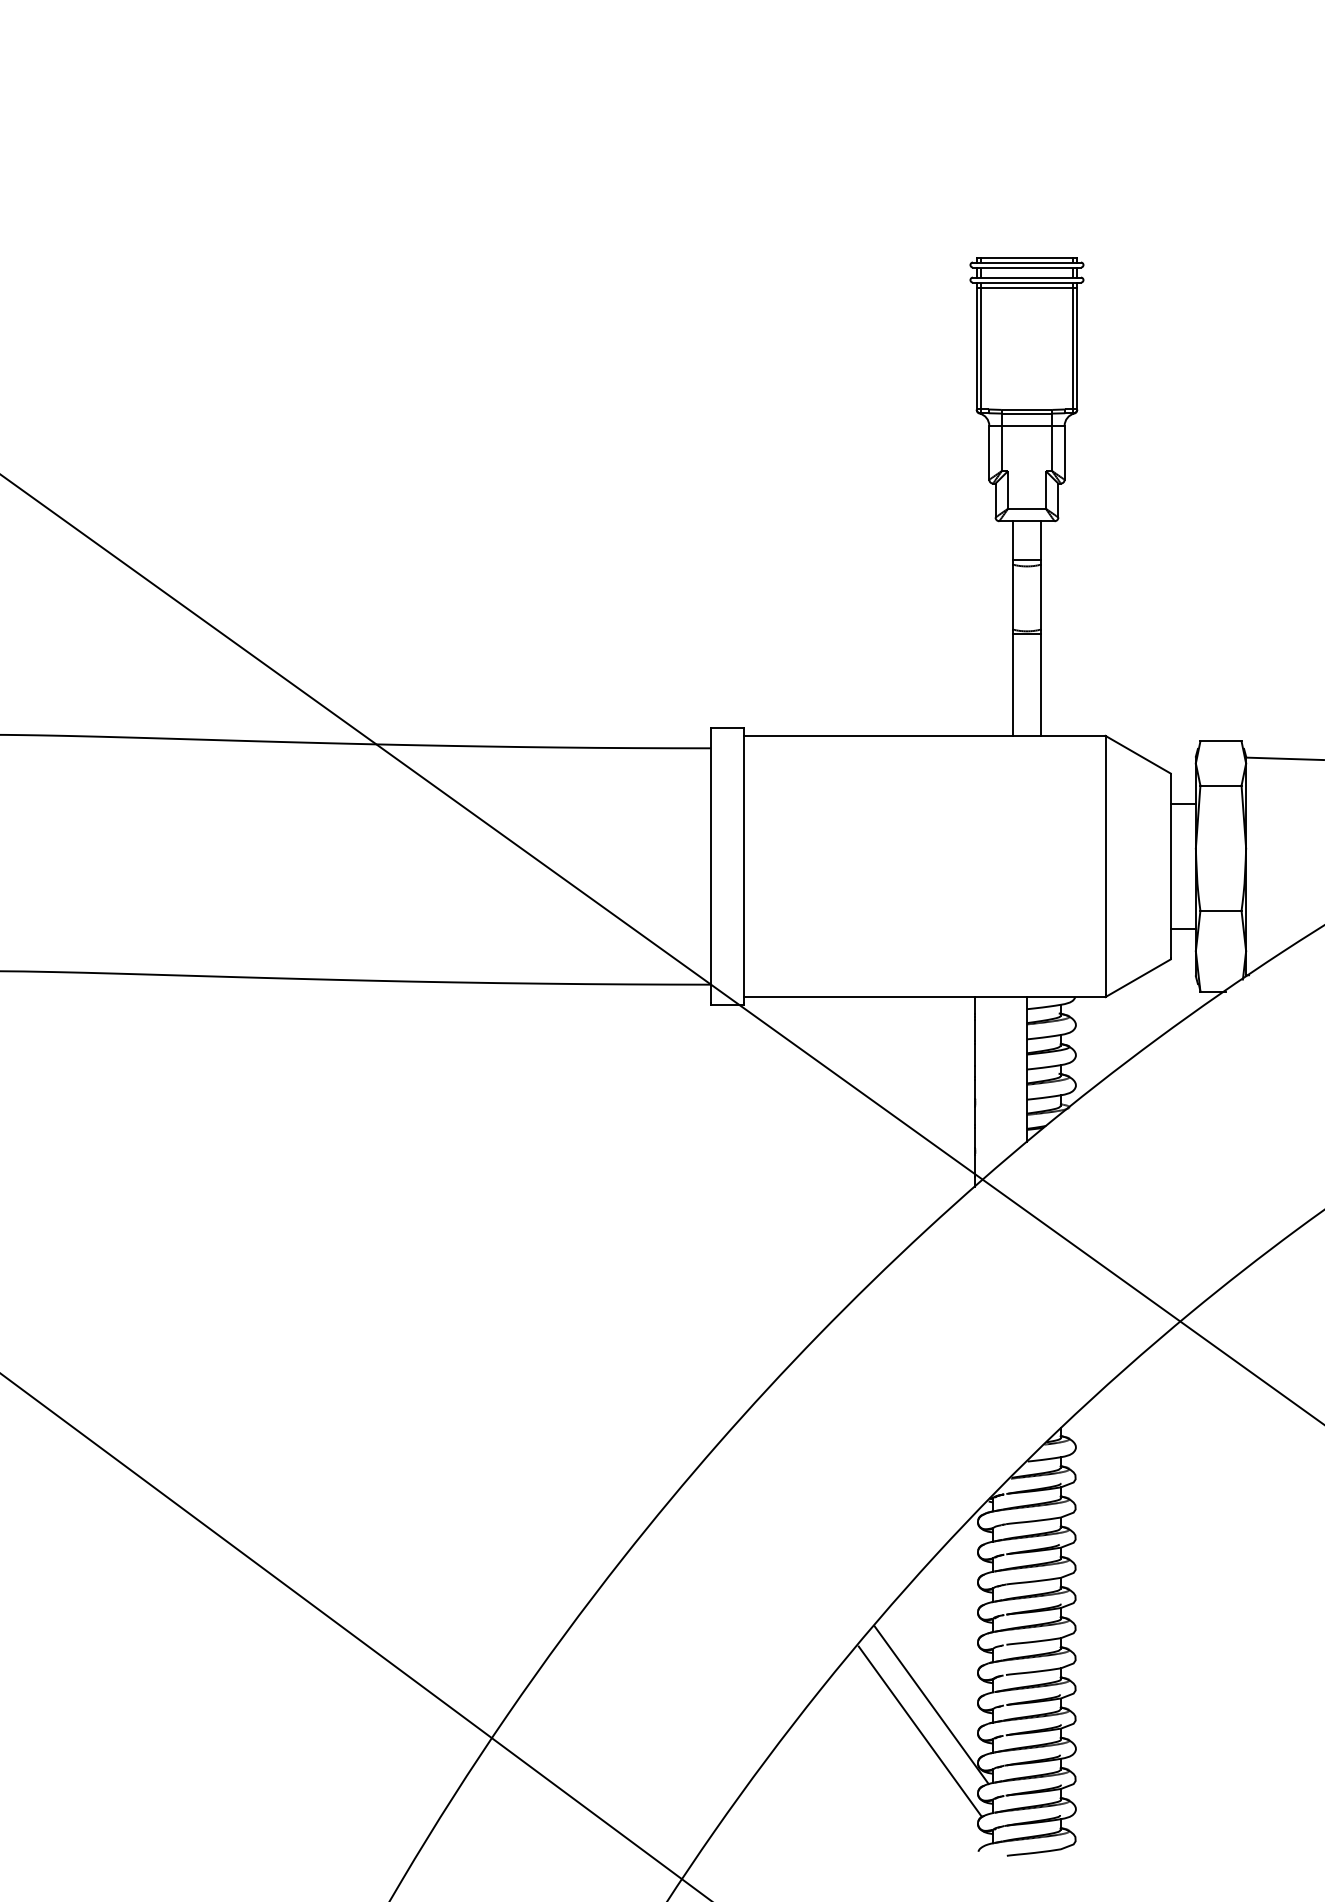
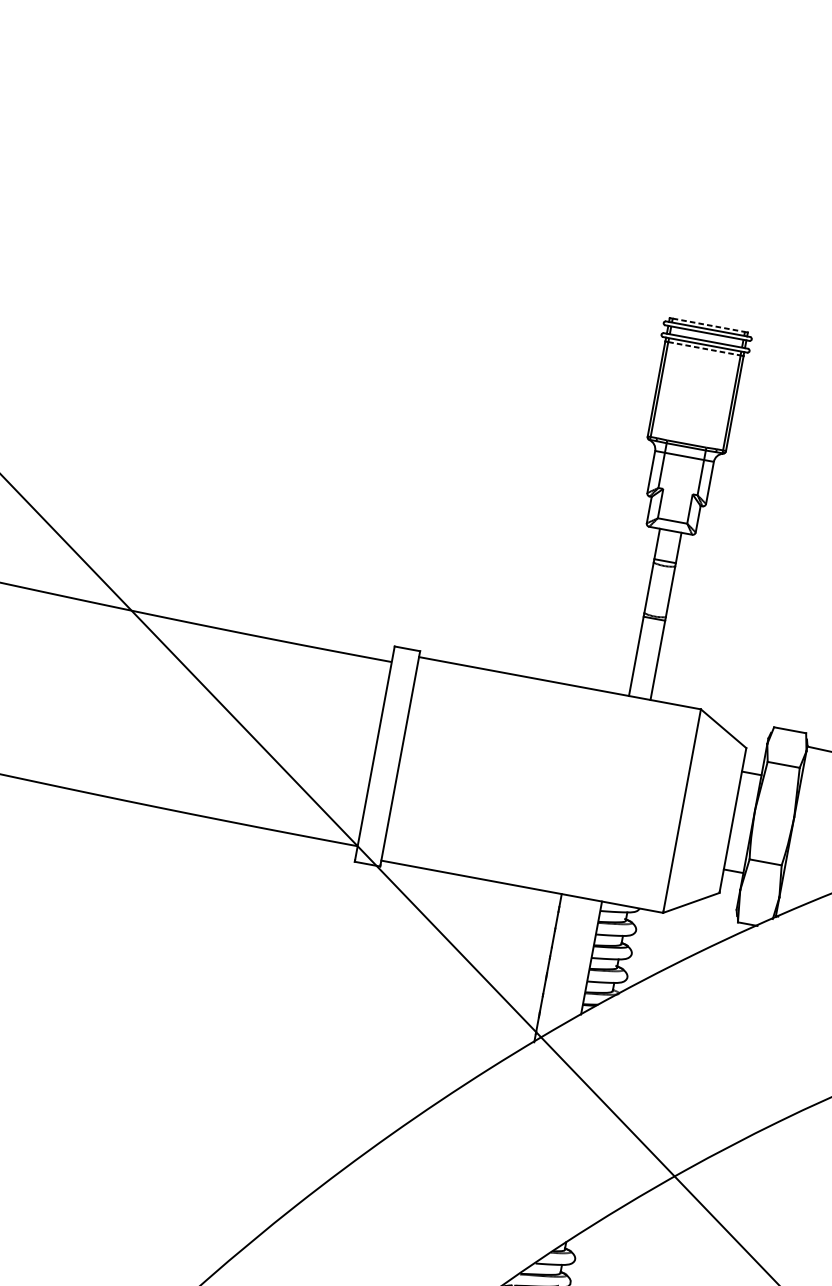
line: (1027, 257) -> (709, 325), solid -> dashed
line: (1027, 287) -> (704, 348), solid -> dashed

